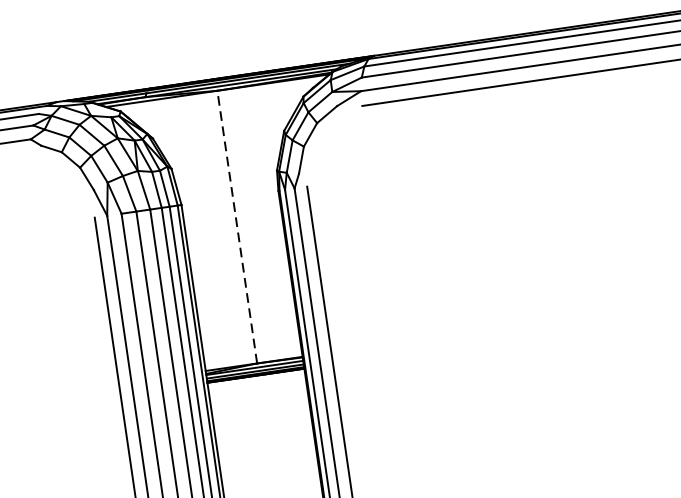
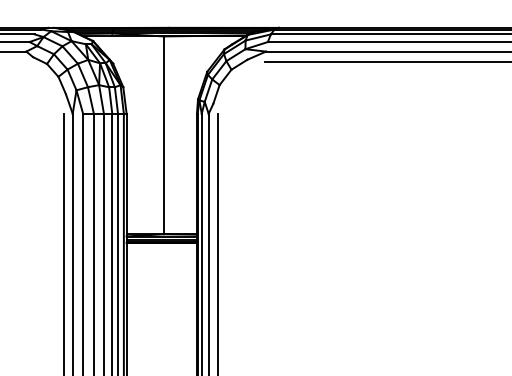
line: (236, 227) -> (163, 135), dashed -> solid

